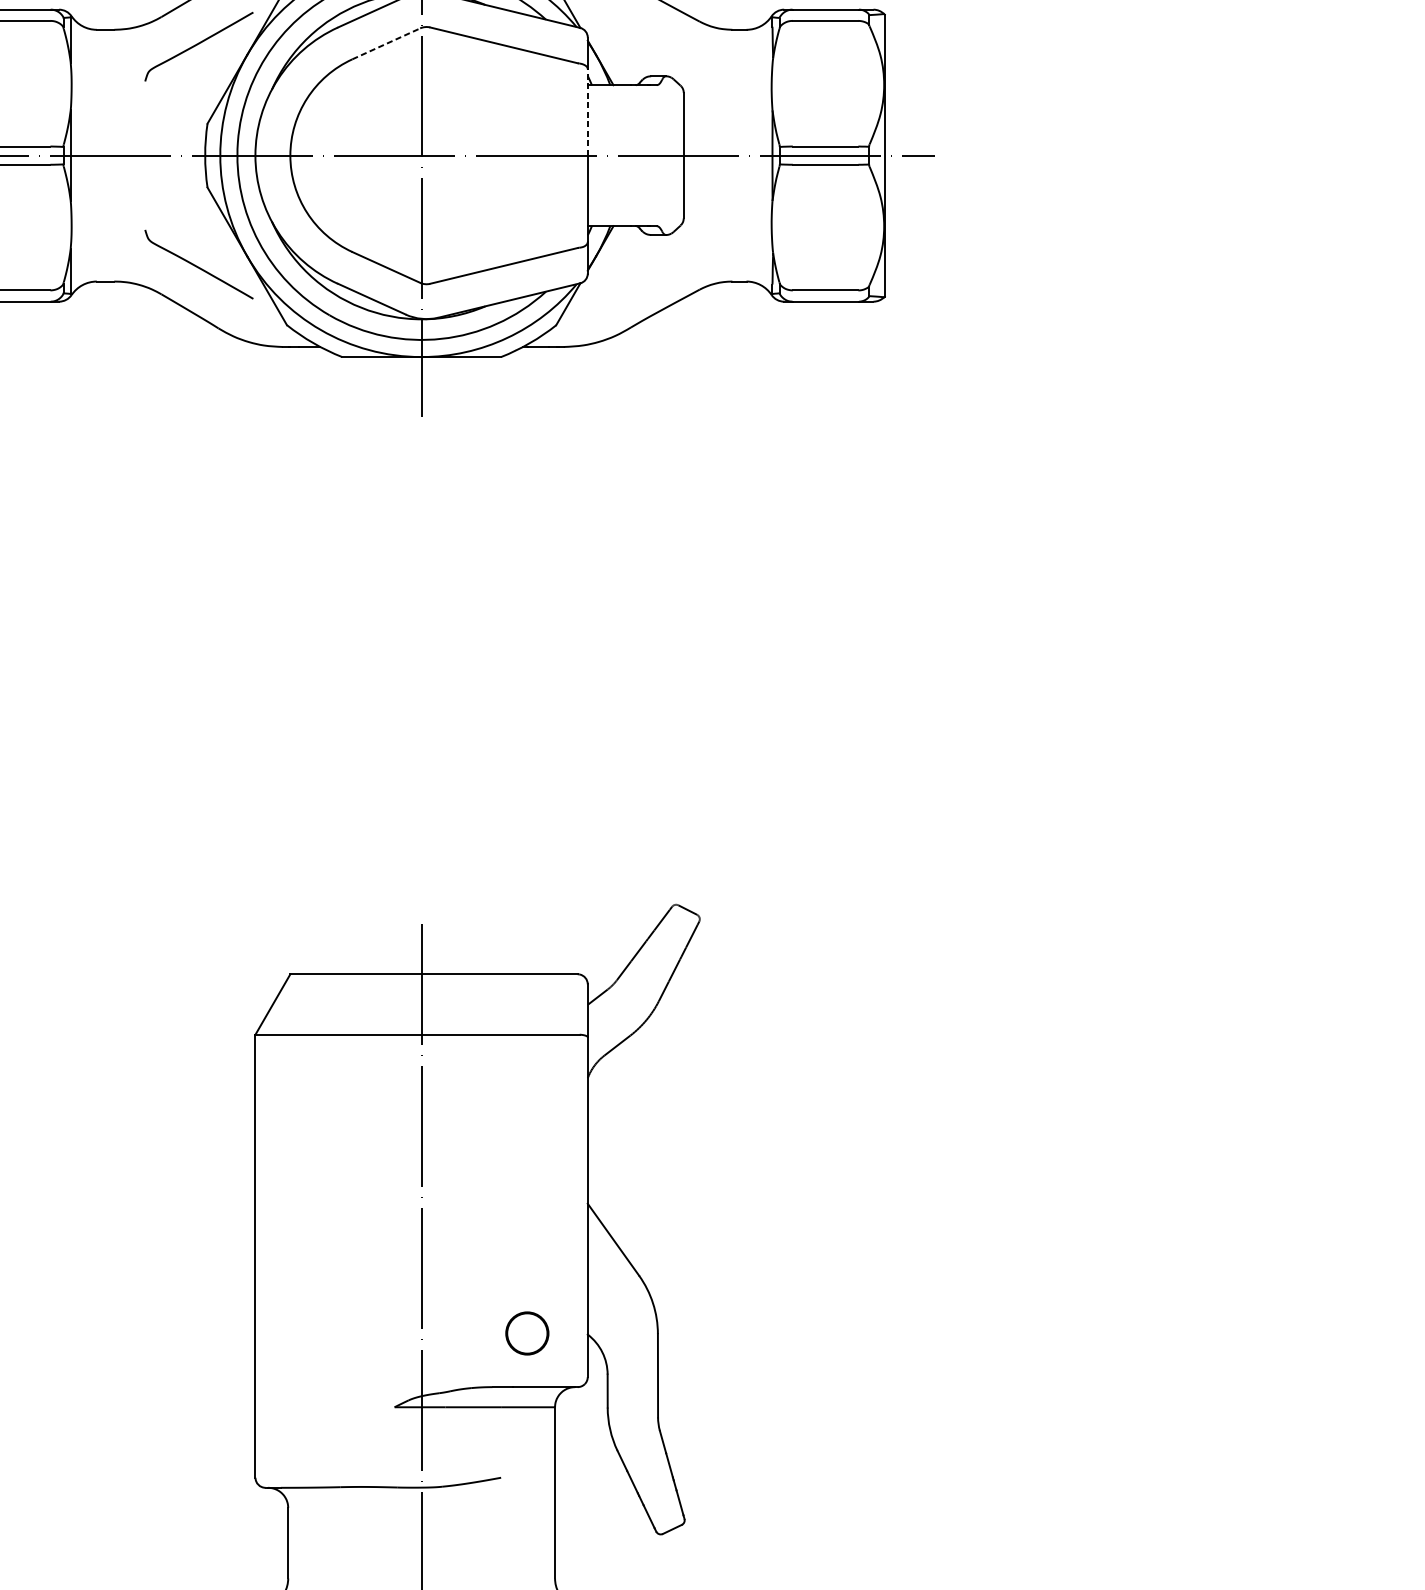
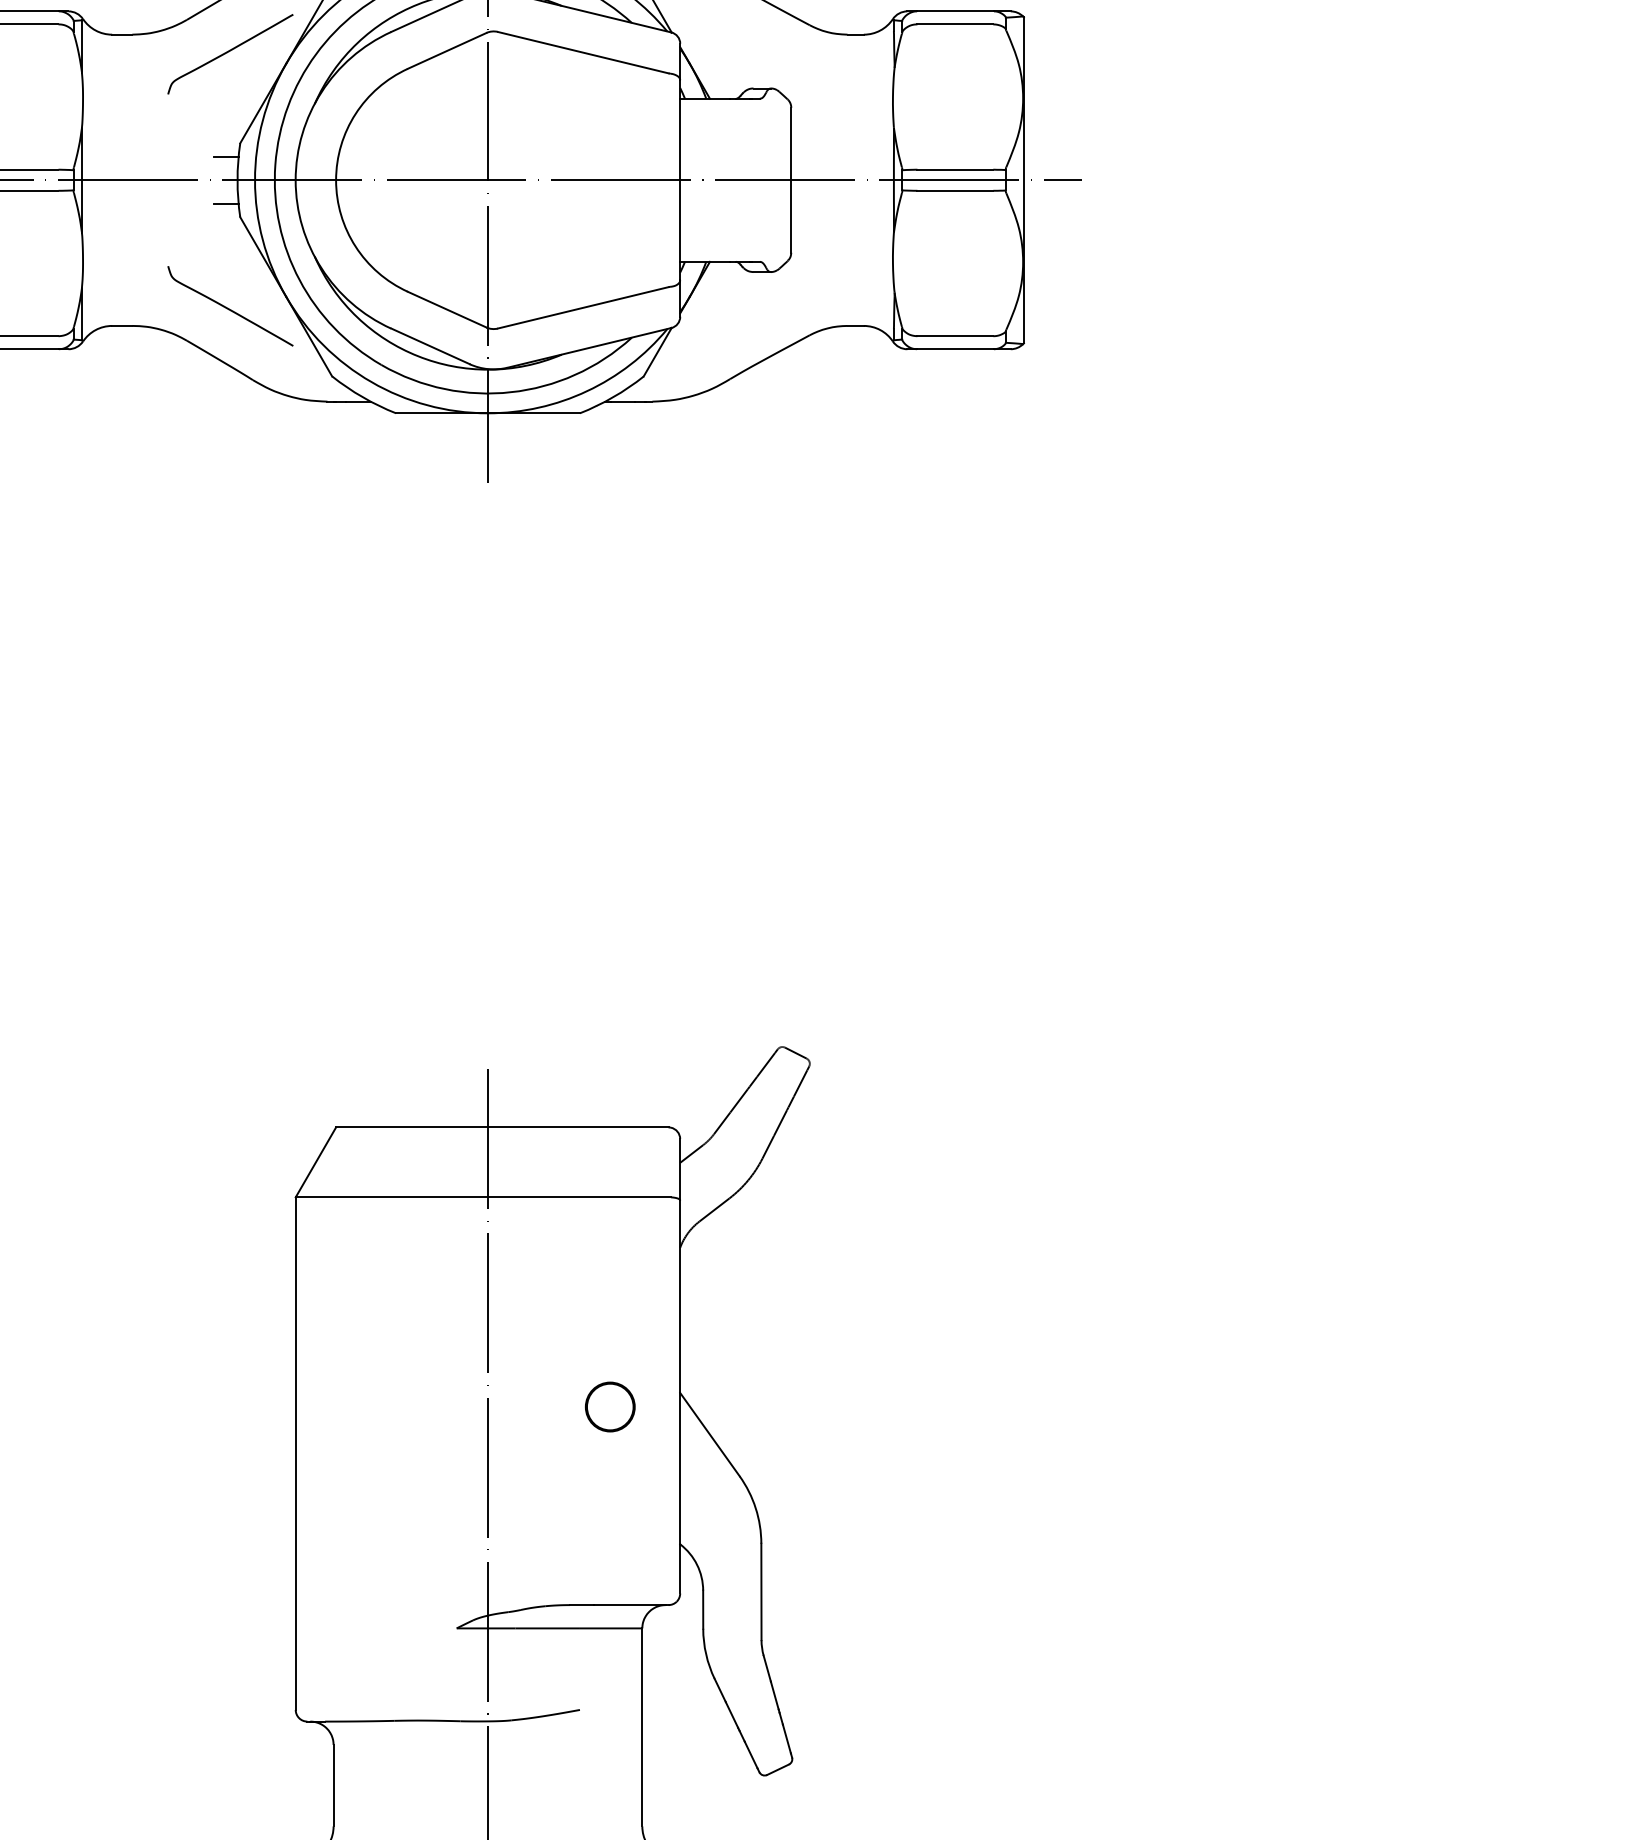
line: (386, 43) -> (447, 50), dashed -> solid
line: (588, 111) -> (680, 129), dashed -> solid
line: (195, 135) -> (226, 157), added
line: (195, 175) -> (226, 203), added
part: (527, 1333) -> (610, 1406), moved

